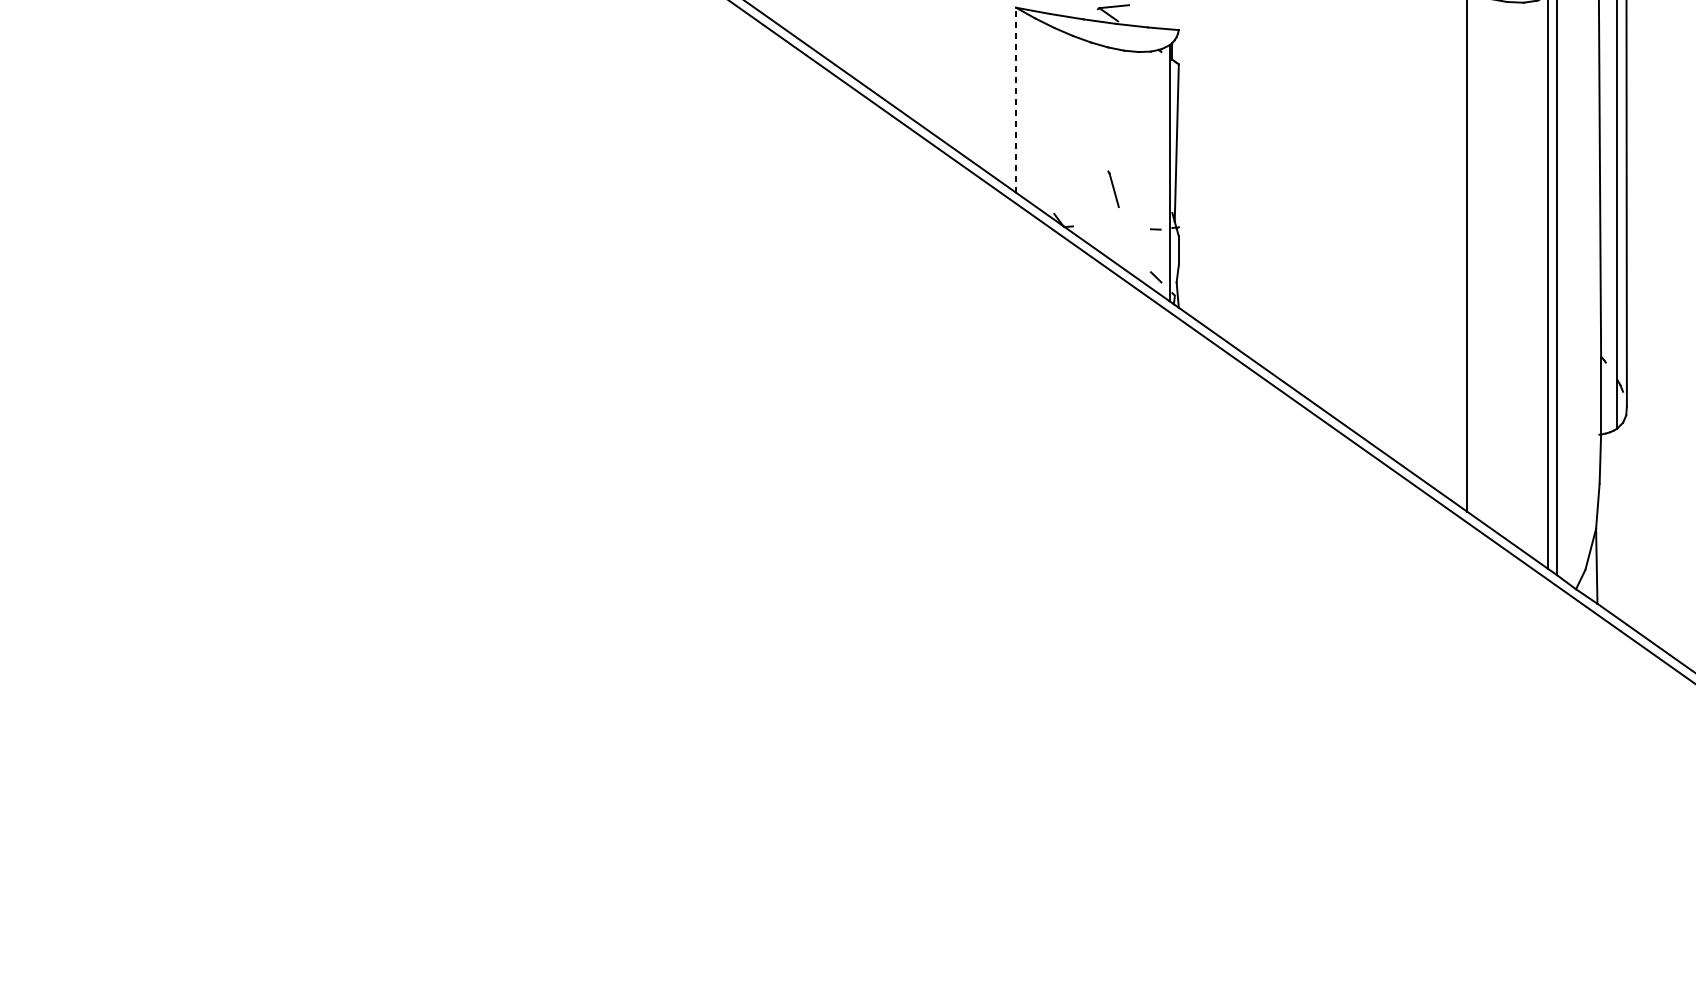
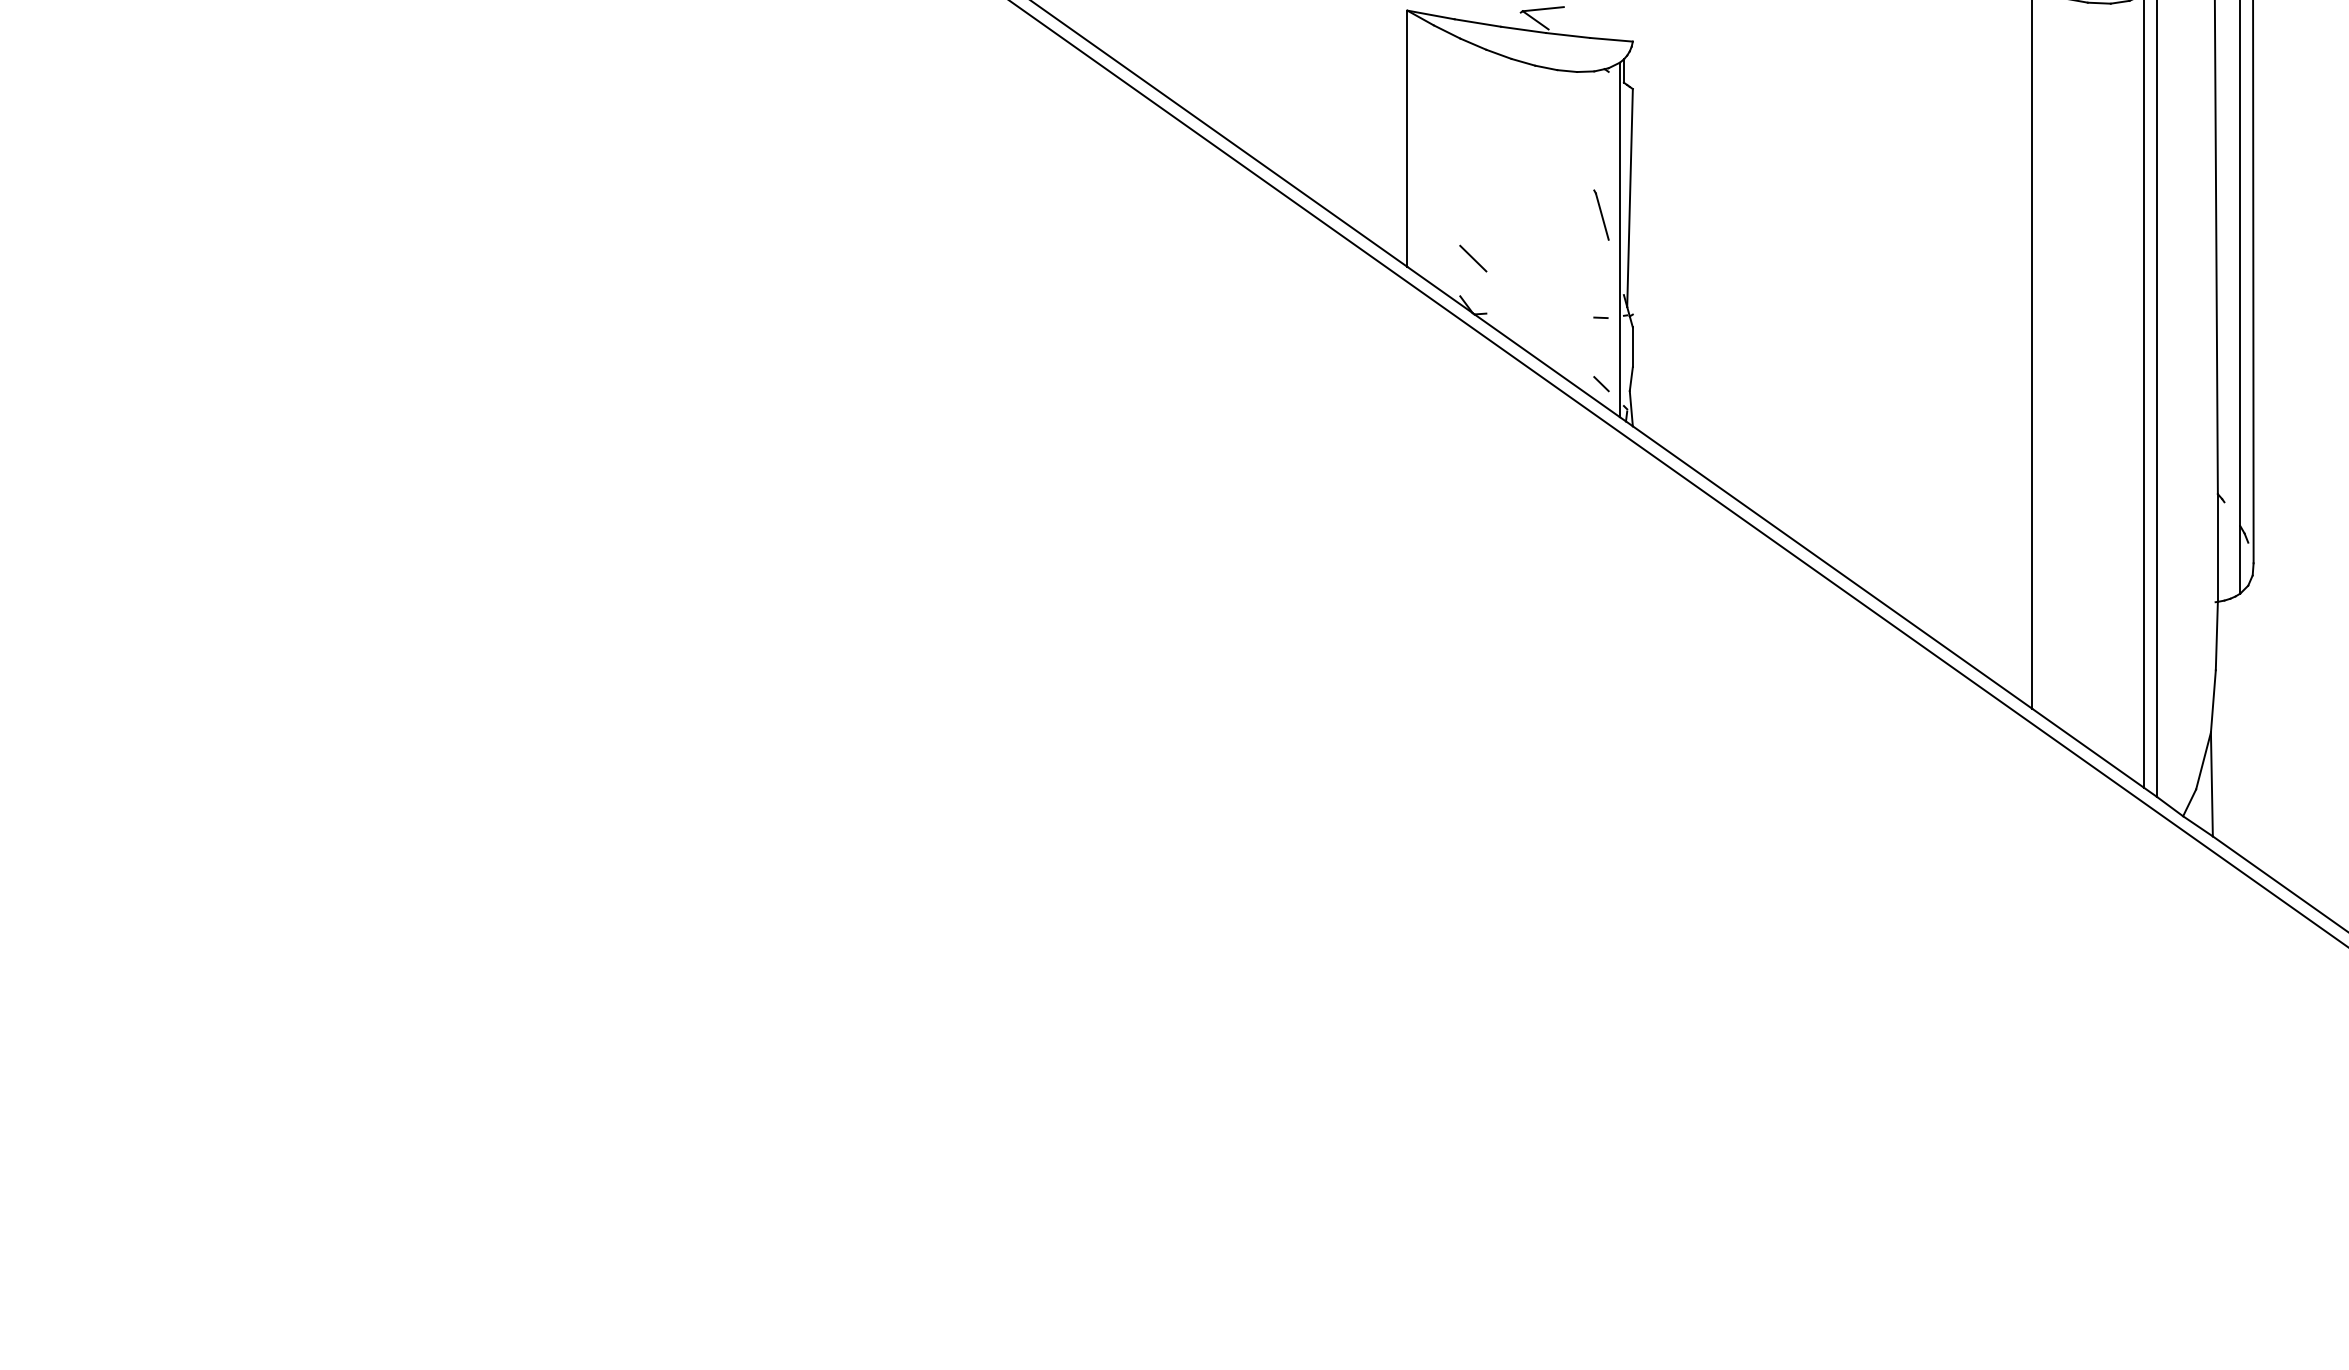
line: (1016, 100) -> (1407, 138), dashed -> solid
line: (1063, 186) -> (1473, 258), added
line: (1113, 188) -> (1601, 214), moved

